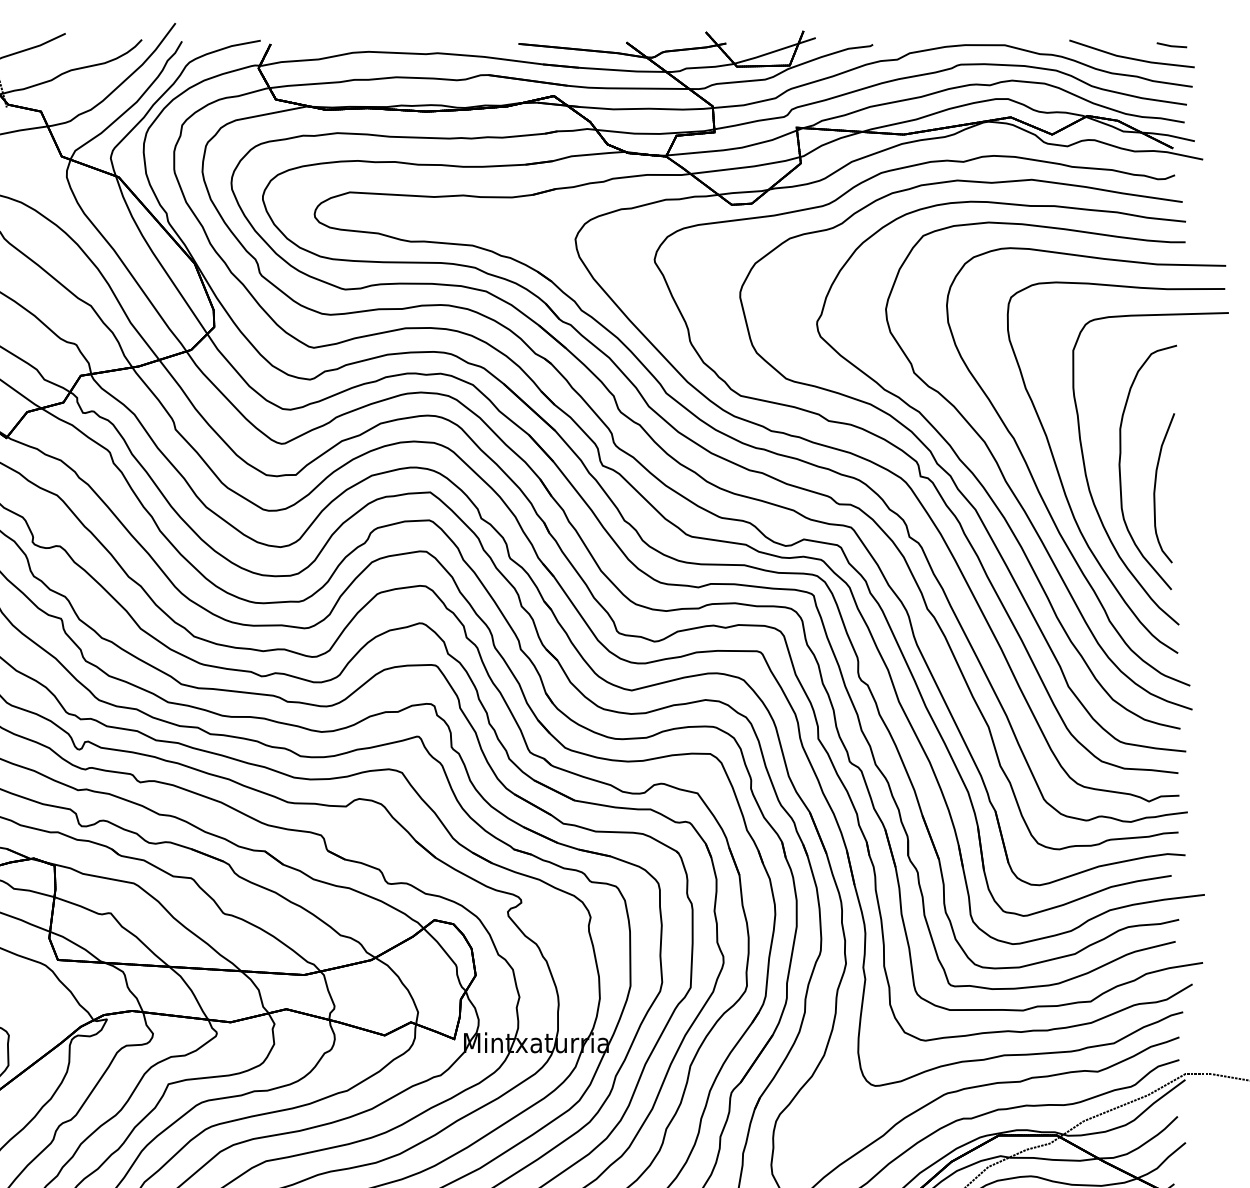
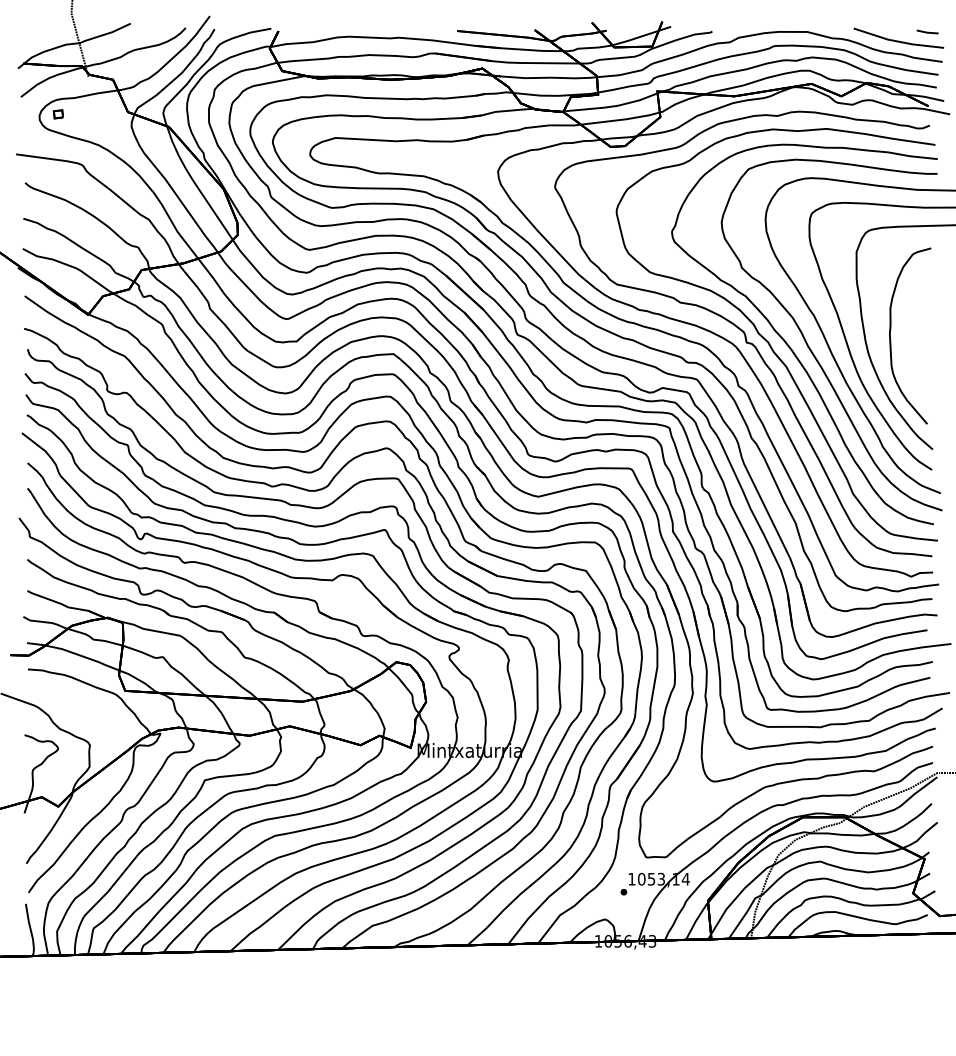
part: (1164, 488) -> (922, 351), removed

